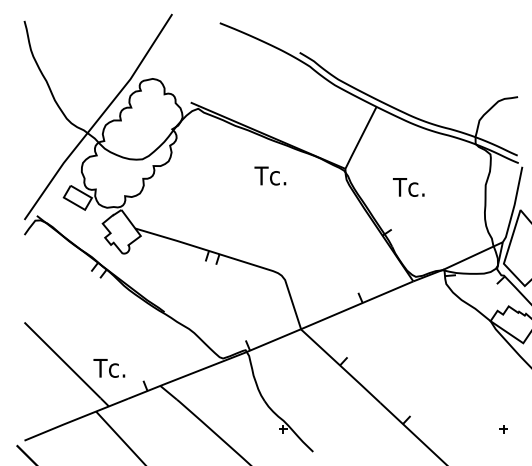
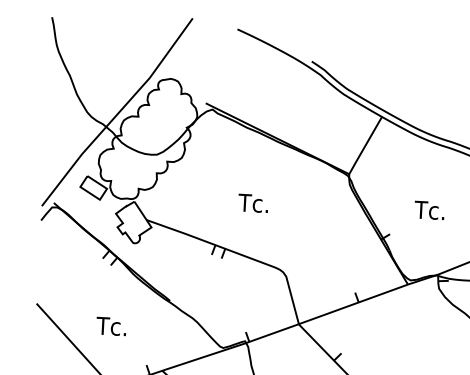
text: (270, 175) -> (253, 202), moved
text: (408, 187) -> (429, 210), moved
text: (109, 368) -> (111, 326), moved

